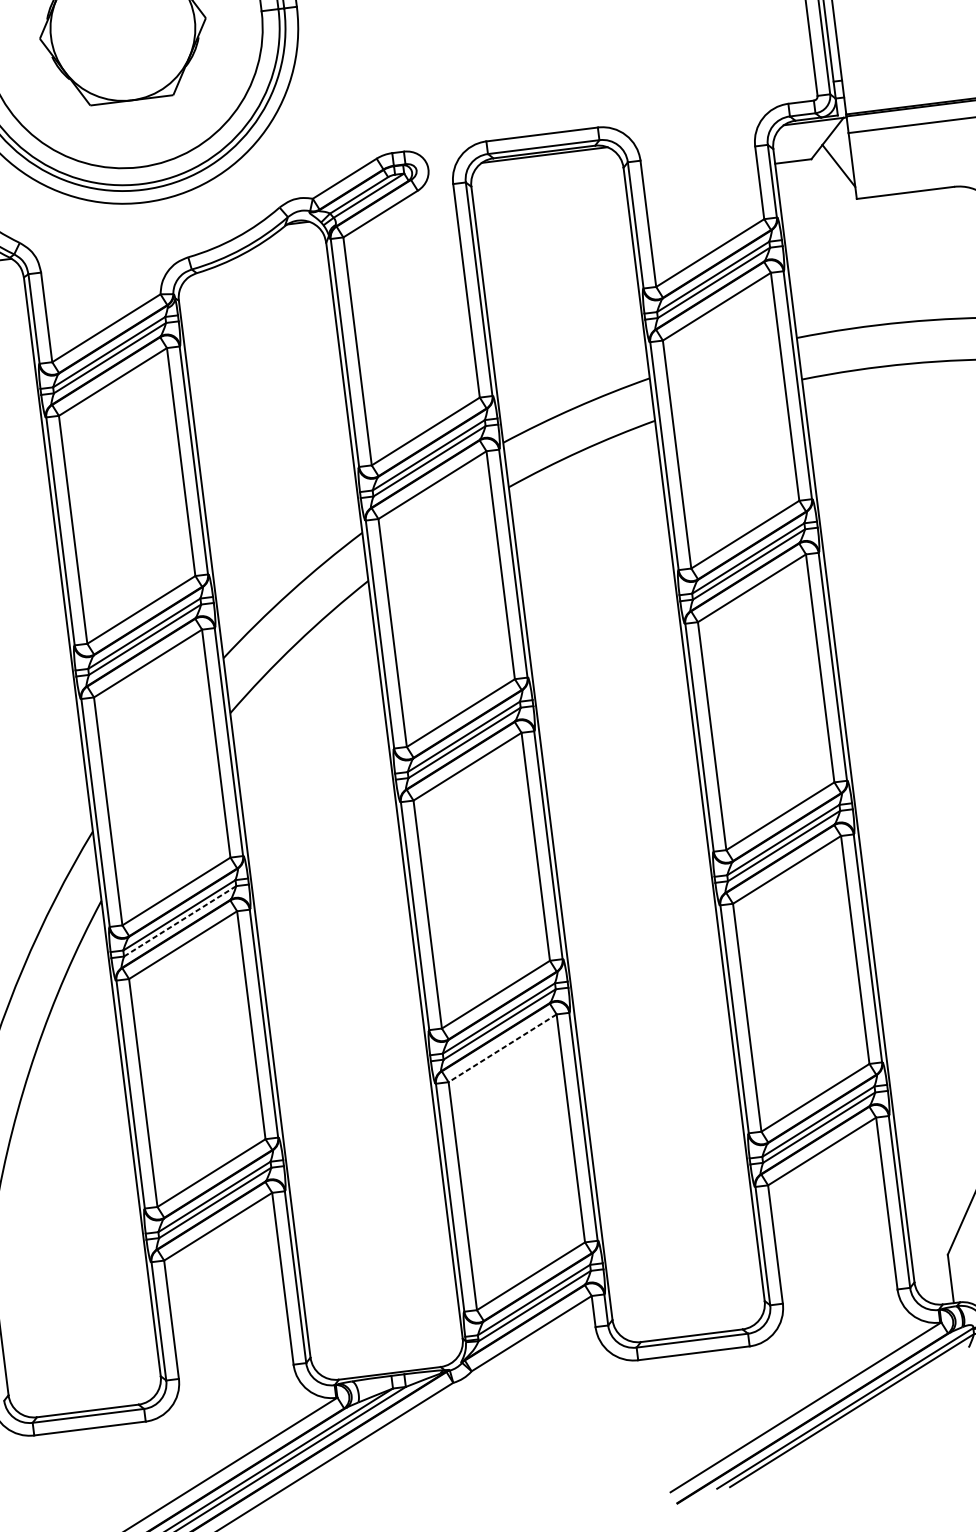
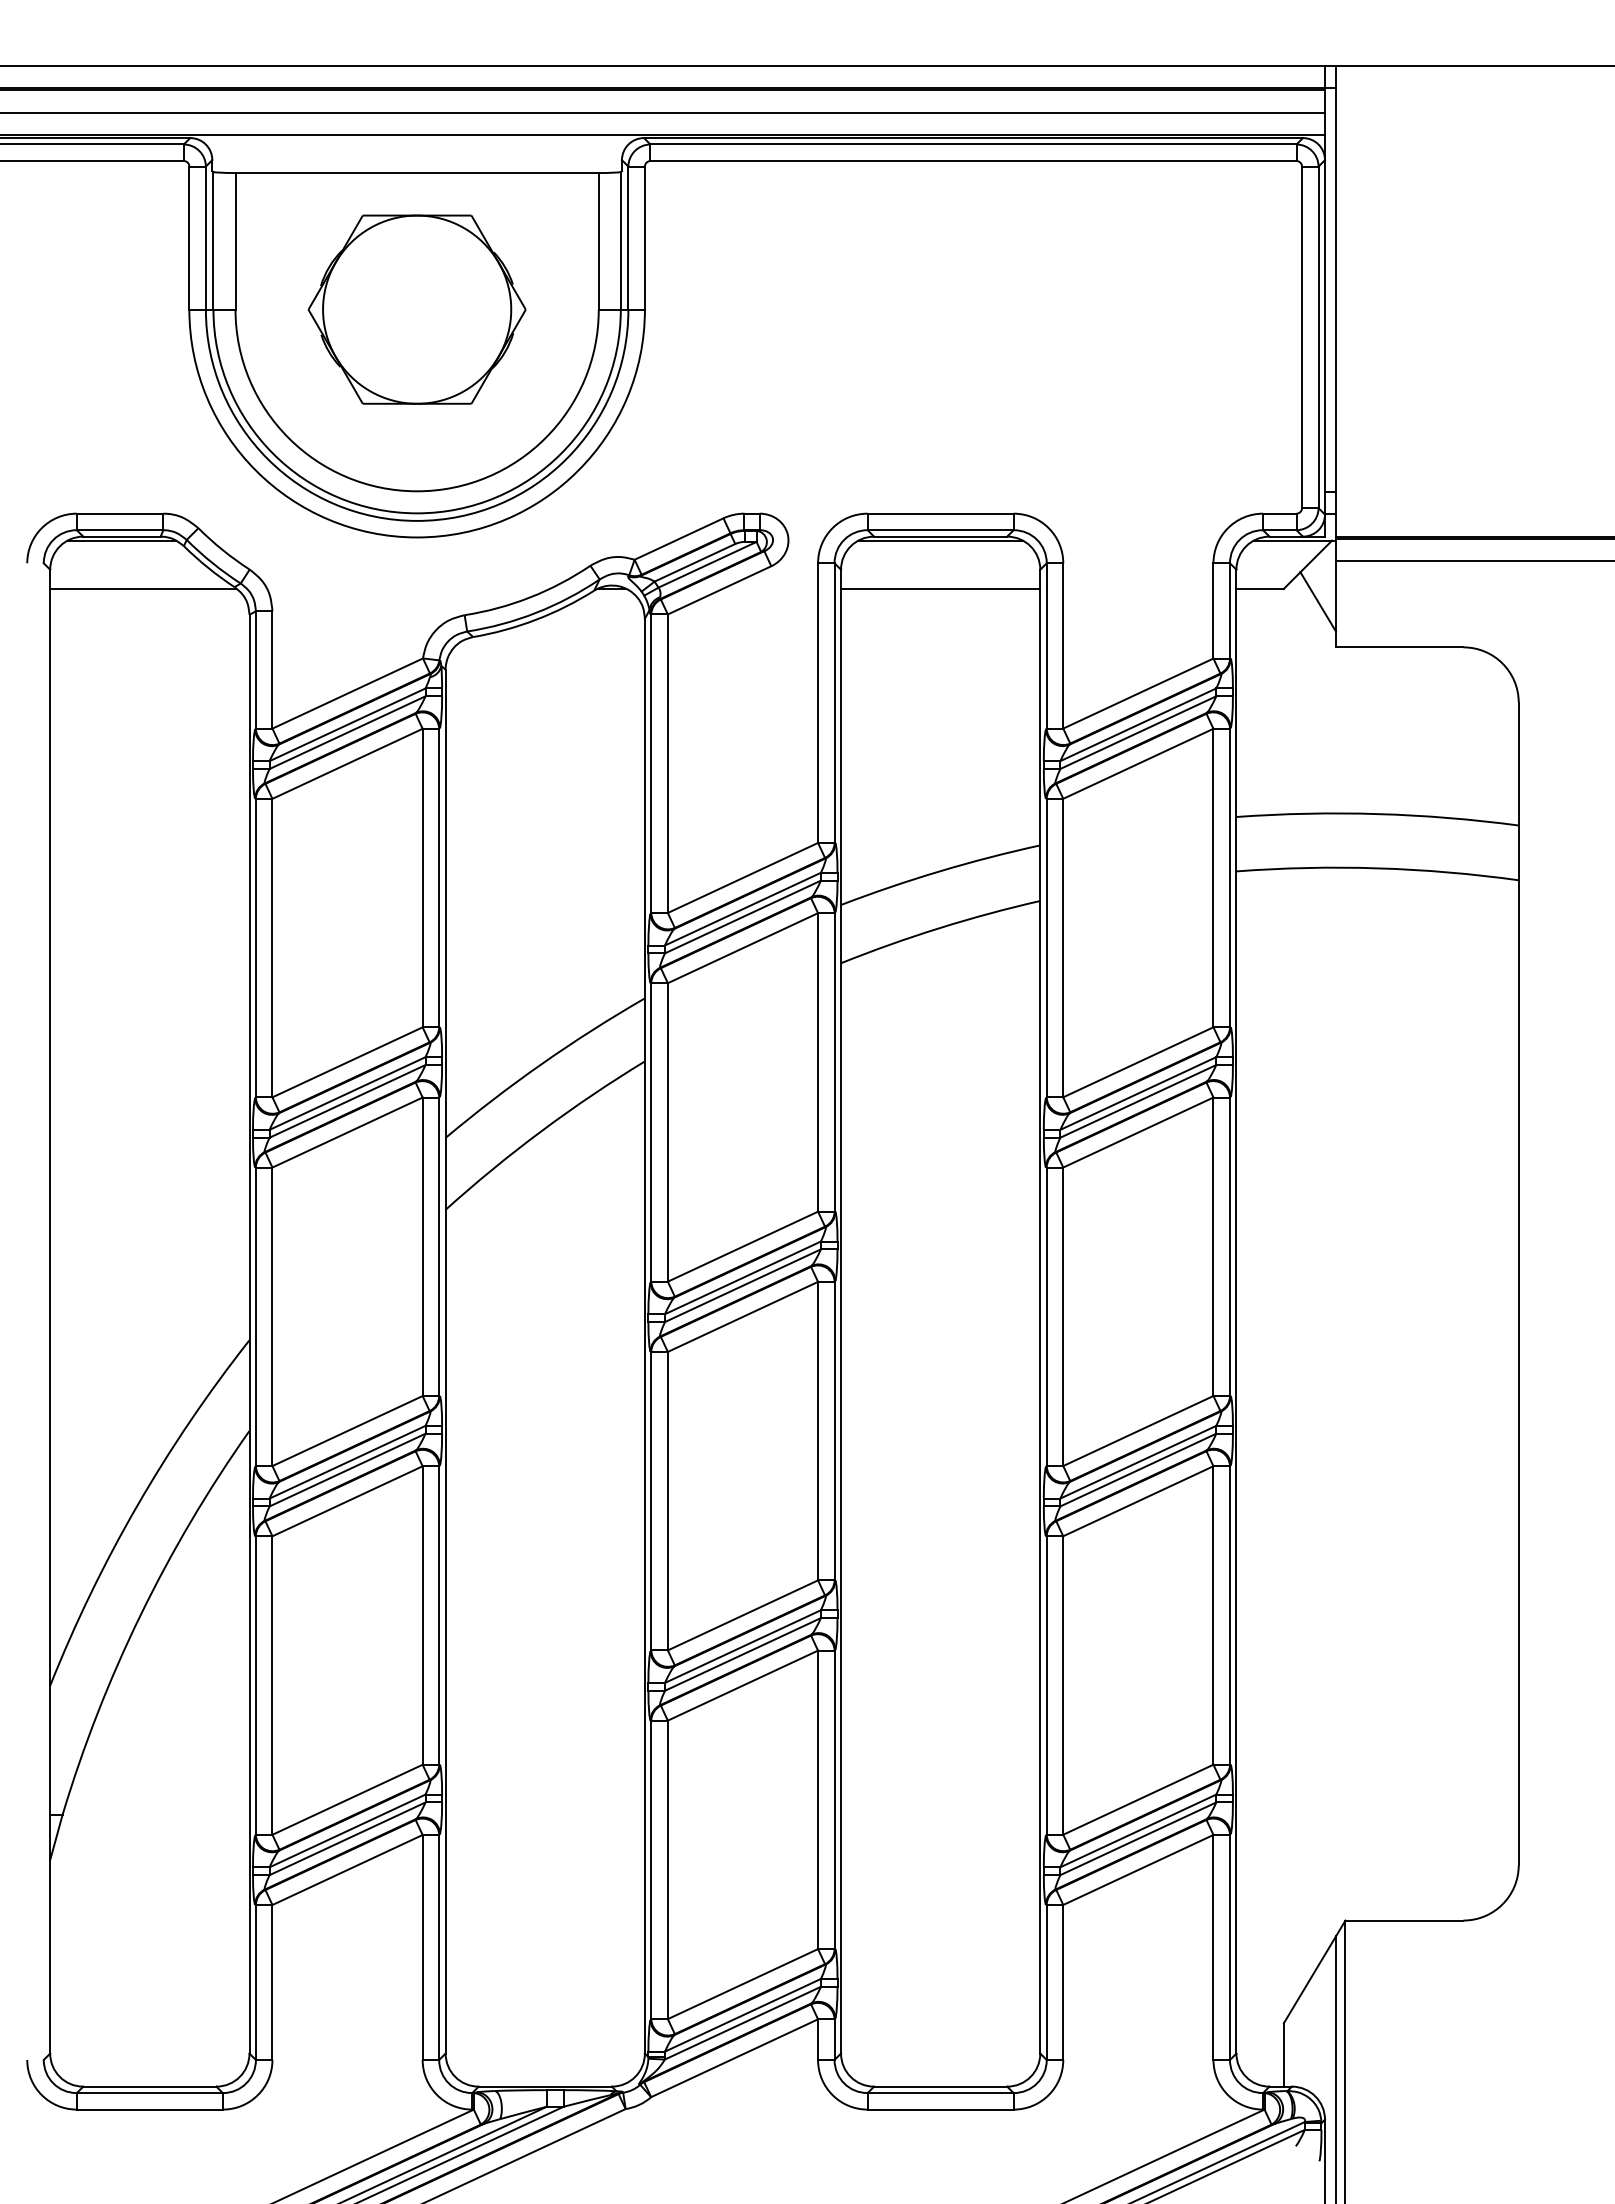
line: (549, 191) -> (940, 588), added
line: (180, 920) -> (348, 1469), dashed -> solid
line: (502, 1048) -> (742, 1685), dashed -> solid

